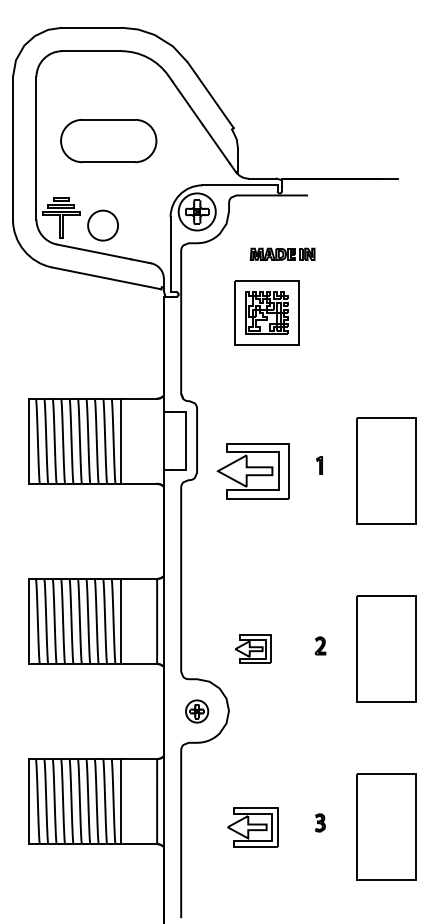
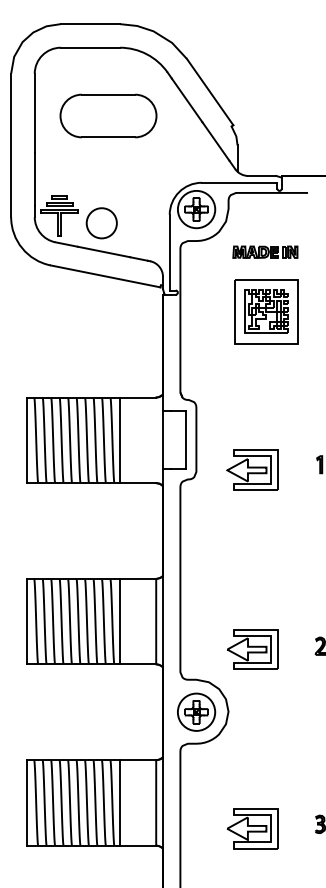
part: (108, 141) -> (108, 116), moved
part: (282, 253) -> (265, 251), moved
part: (252, 470) -> (252, 469), size x0.71
part: (252, 648) -> (252, 648), size x1.43
part: (196, 711) -> (195, 712), size x1.67

